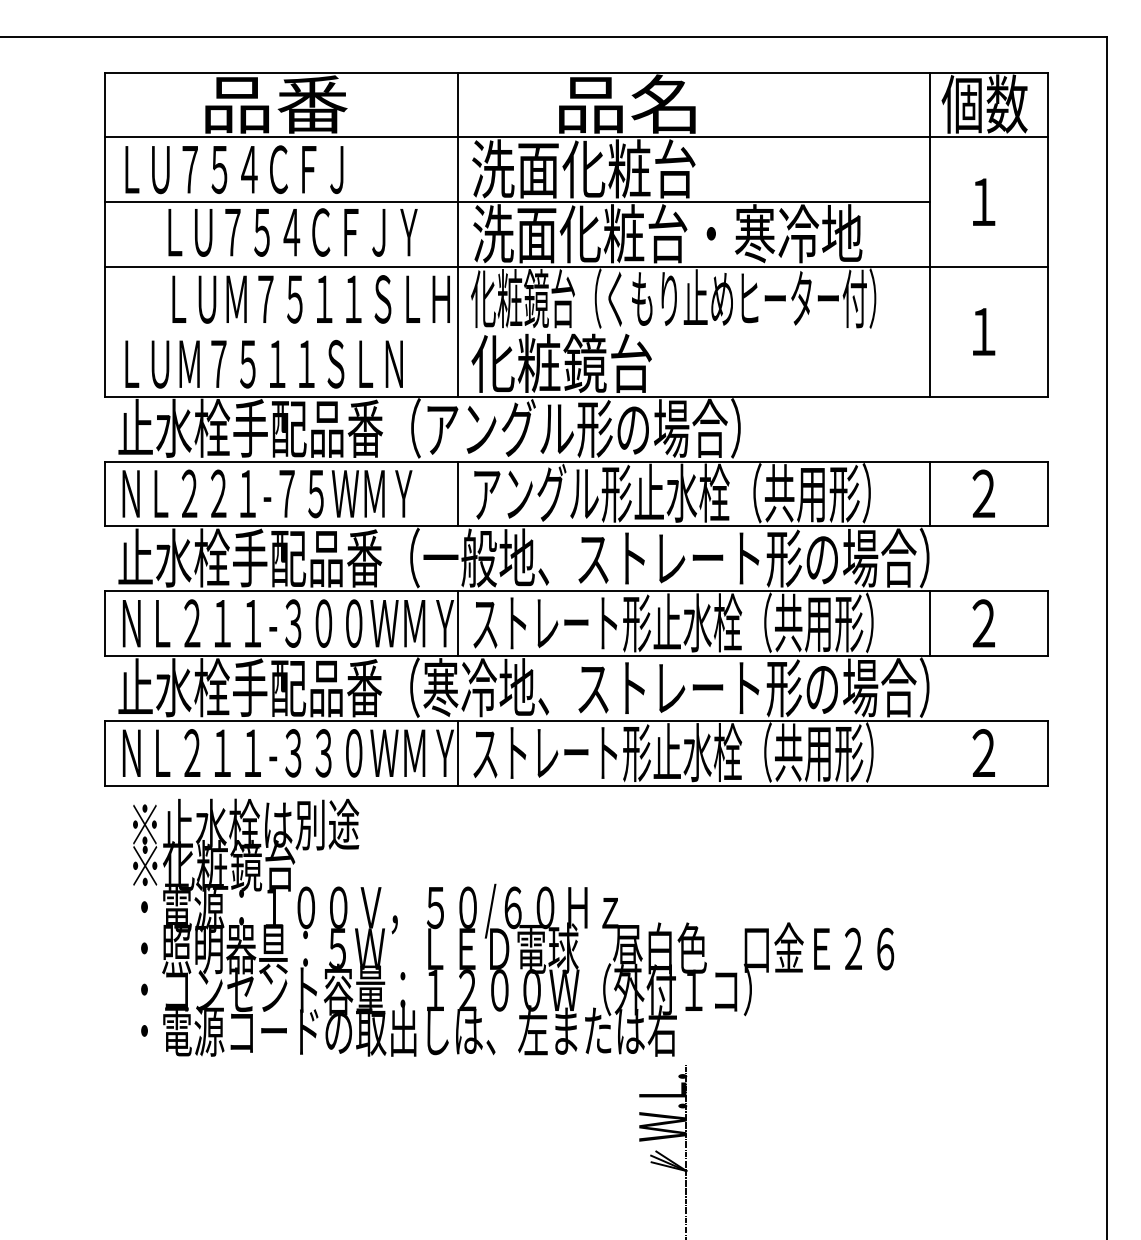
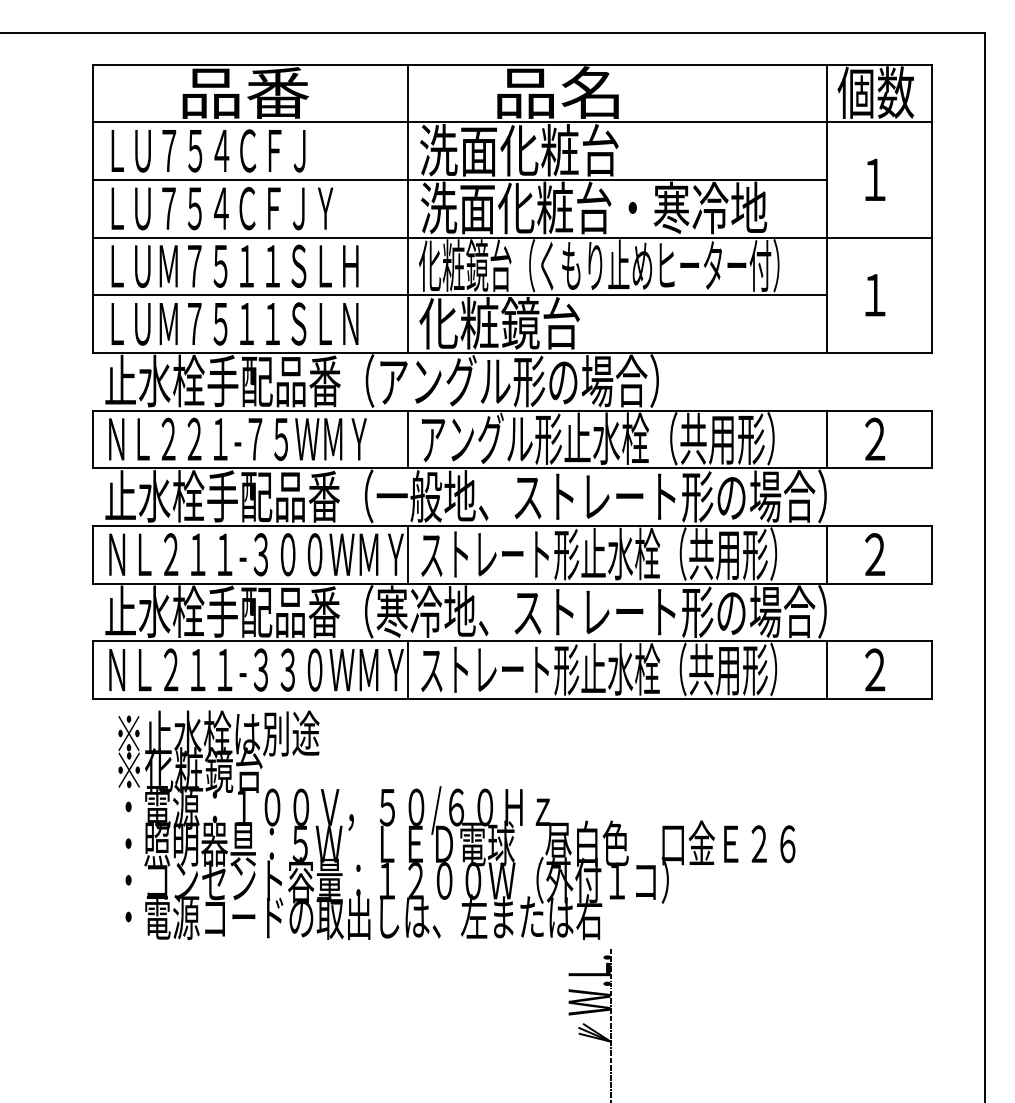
text: (292, 232) -> (221, 208), moved
text: (310, 299) -> (234, 266), moved
line: (517, 331) -> (460, 294), added
line: (930, 753) -> (827, 670), added

